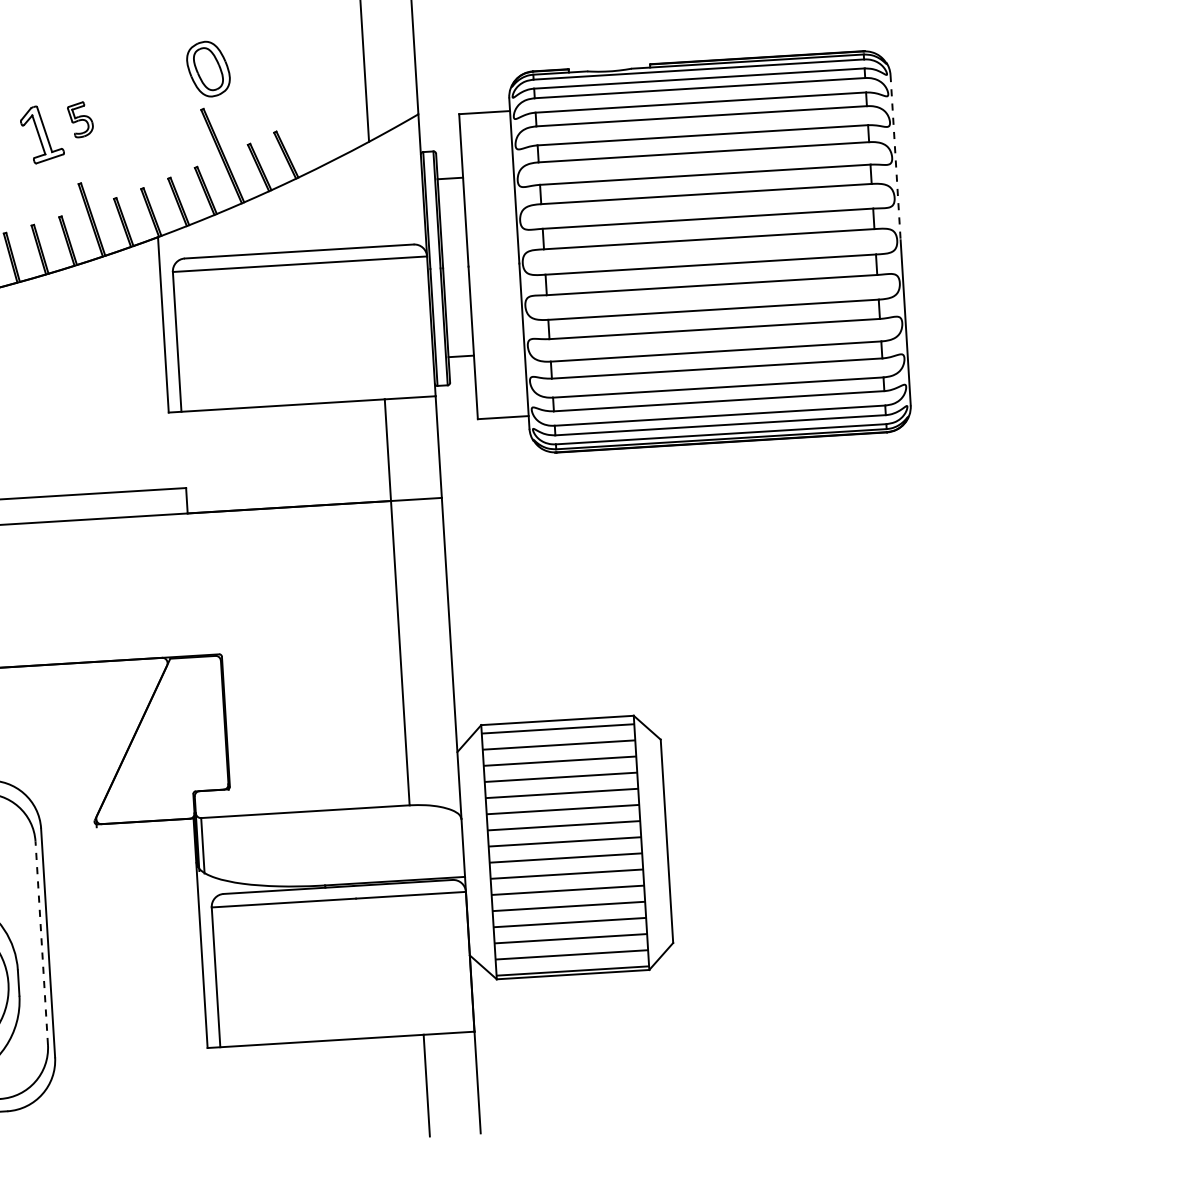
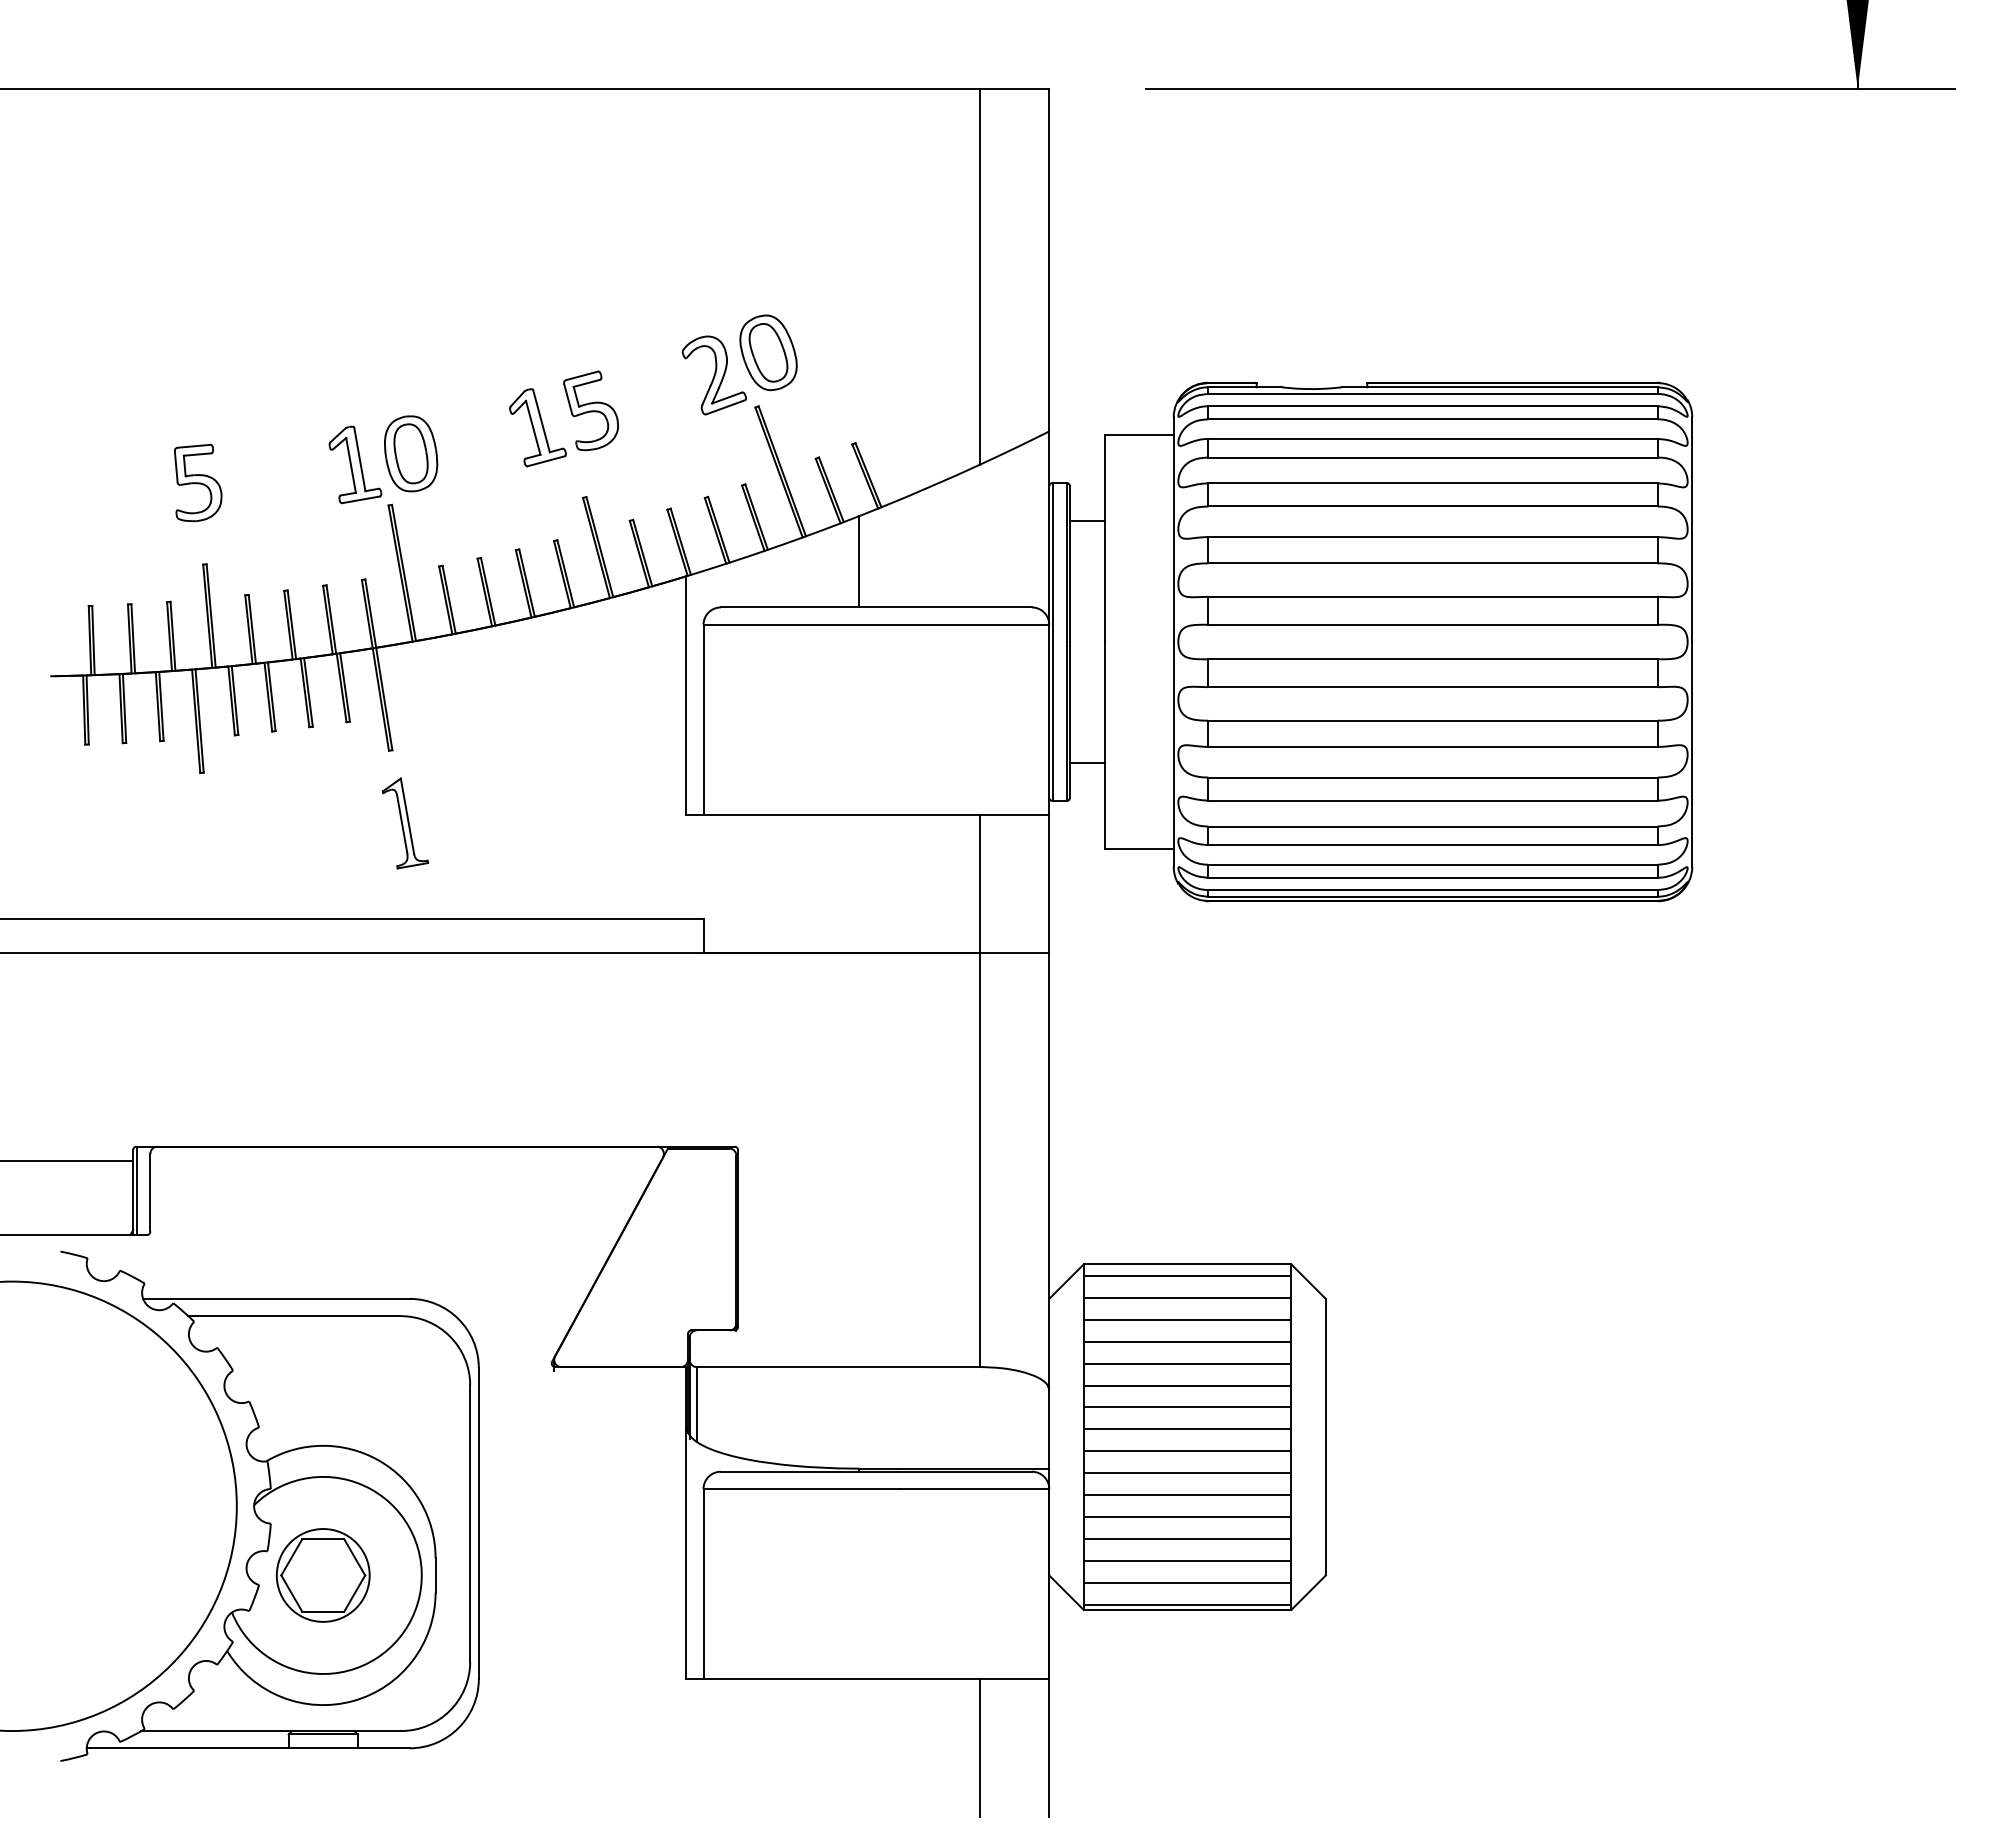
part: (169, 88) -> (713, 375), added
part: (80, 119) -> (590, 410), size x1.67
line: (895, 158) -> (1692, 530), dashed -> solid
line: (284, 218) -> (859, 561), added
line: (41, 943) -> (470, 1523), dashed -> solid

